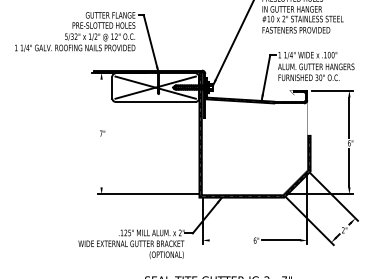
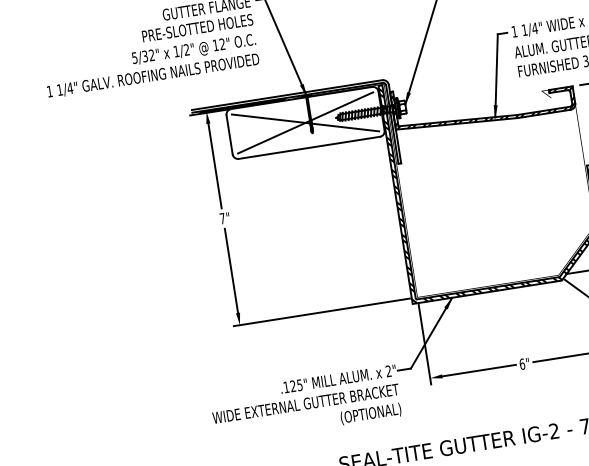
line: (101, 103) -> (214, 165), added
line: (101, 163) -> (231, 271), added
line: (230, 240) -> (478, 370), added

